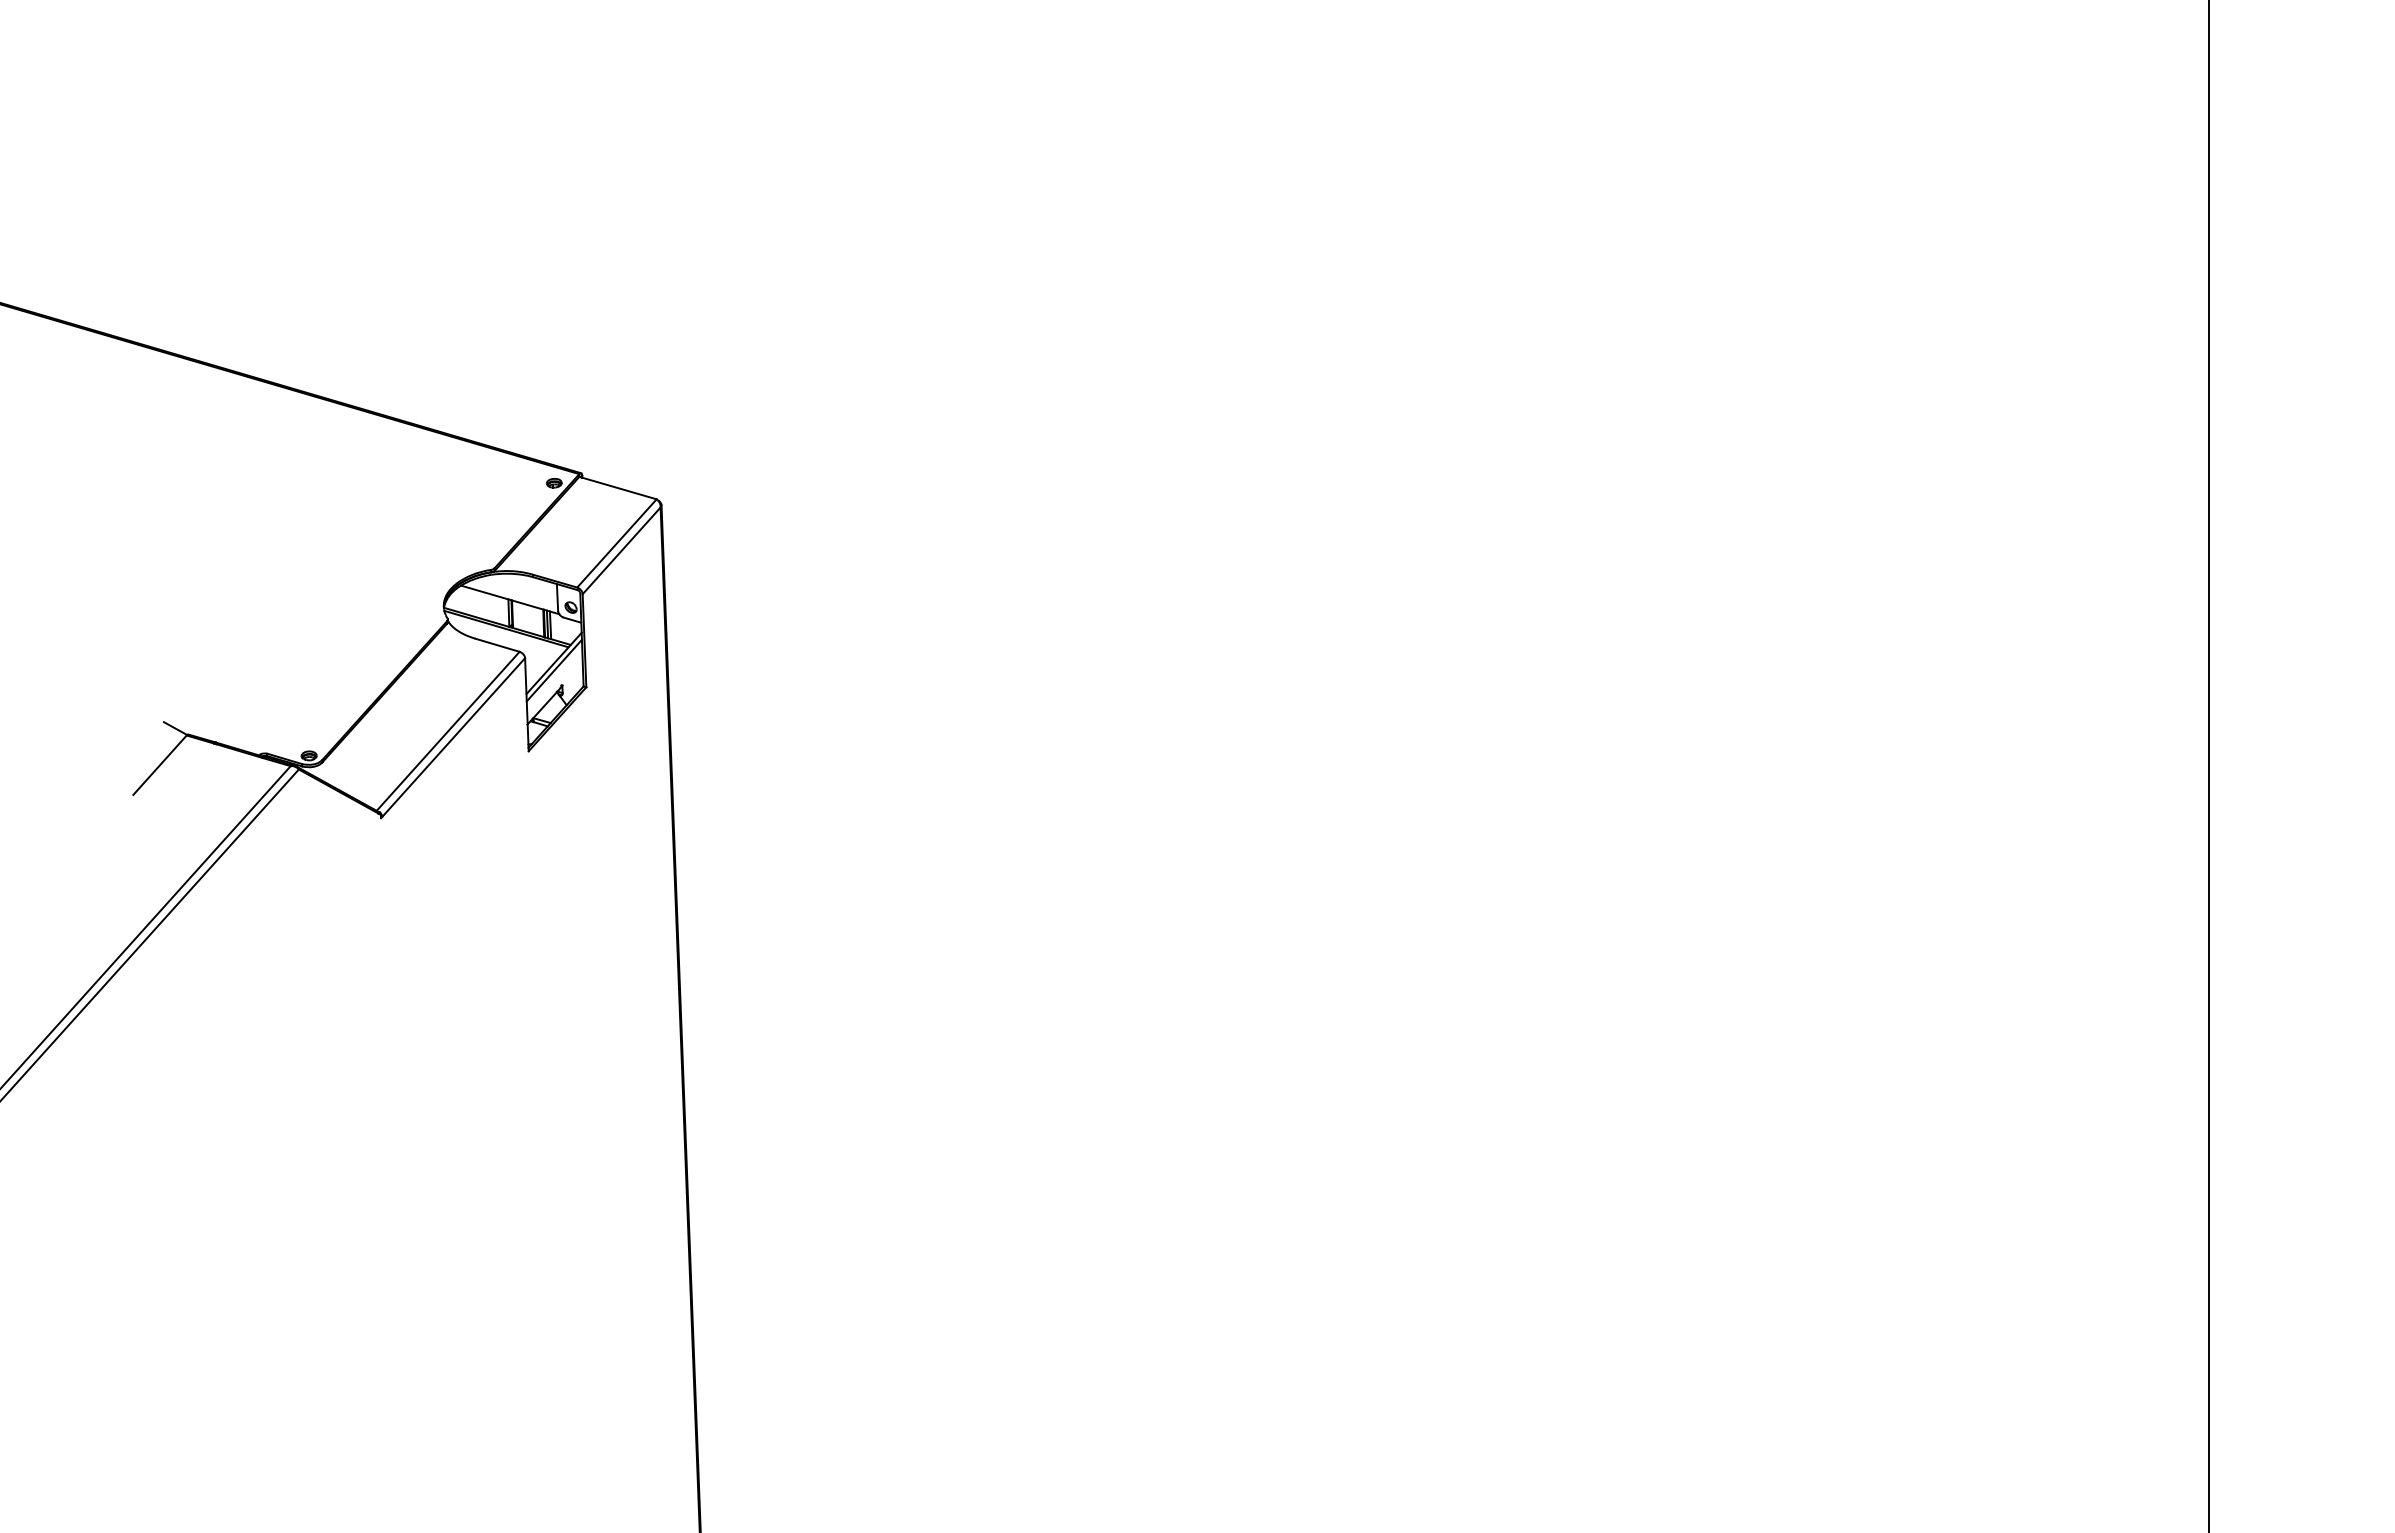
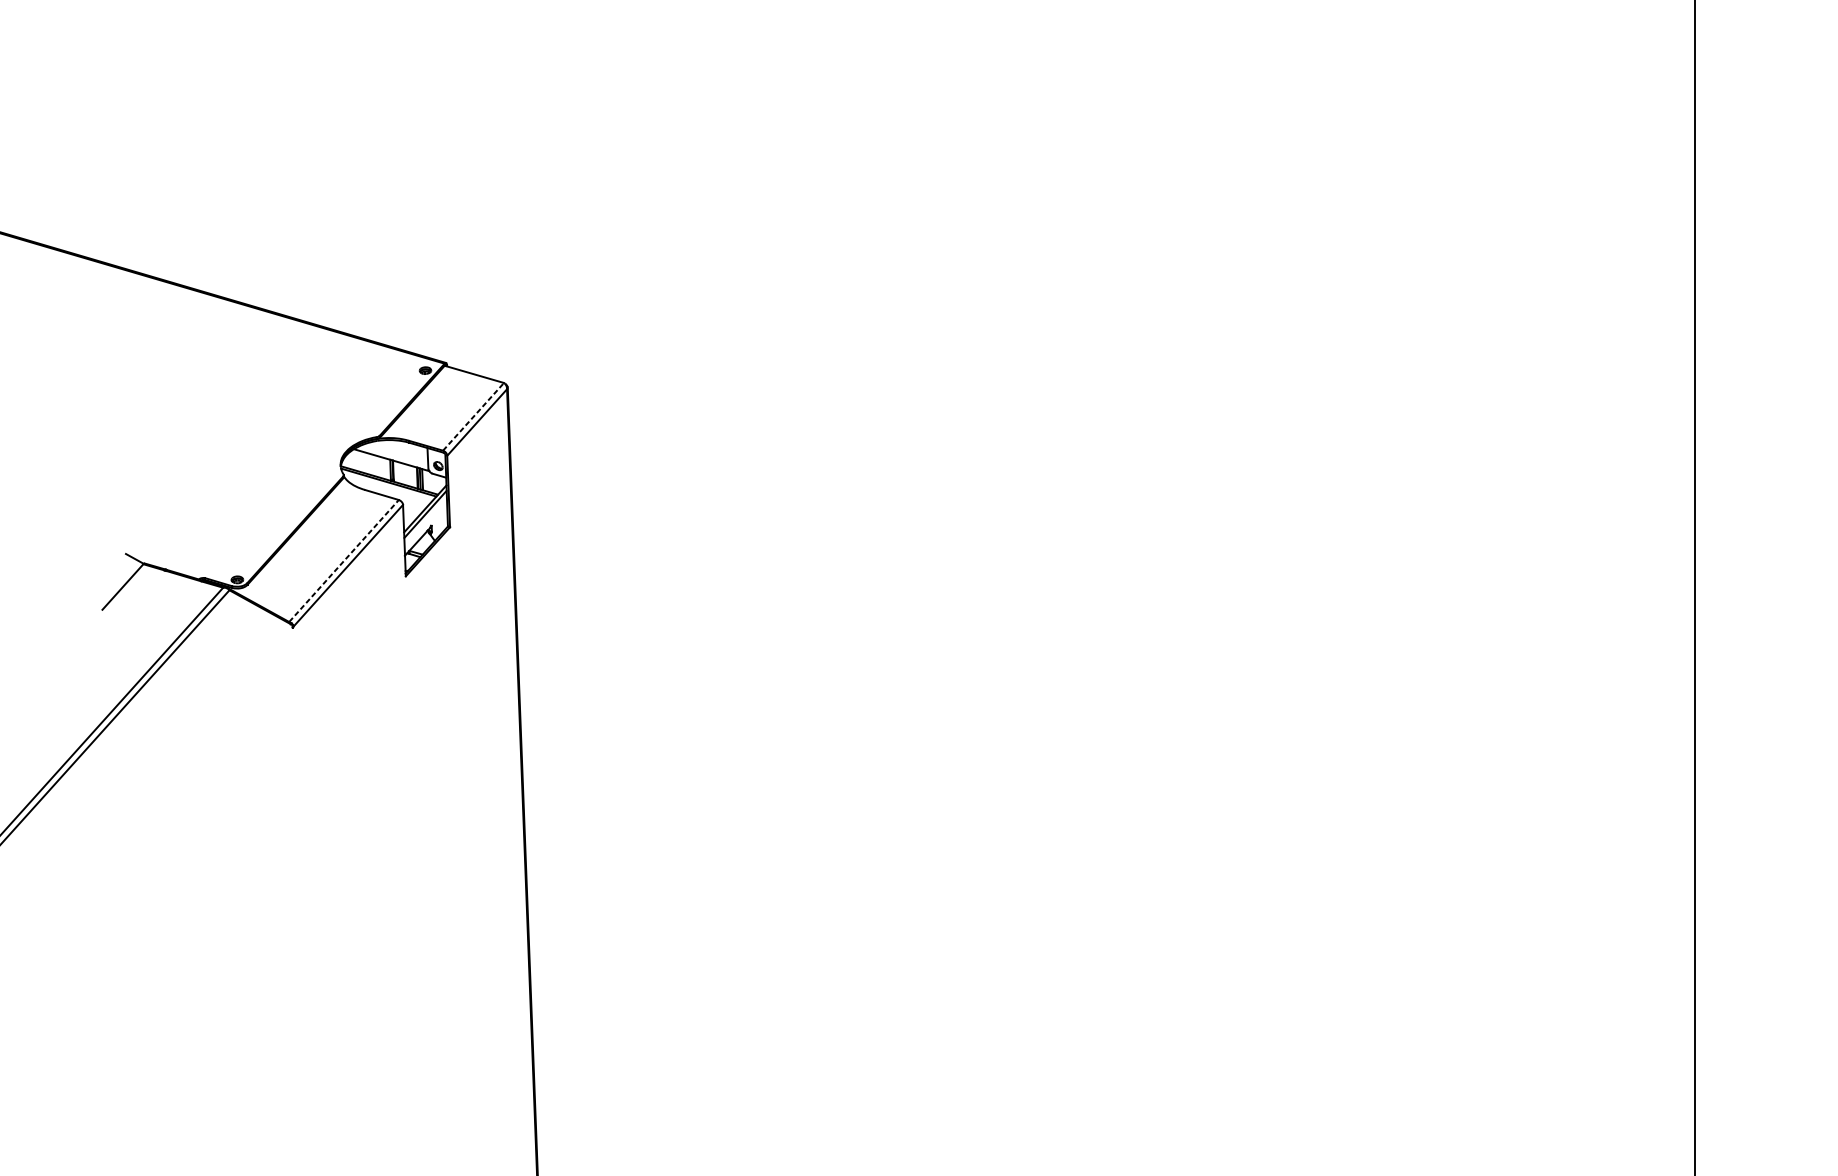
line: (617, 543) -> (473, 416), solid -> dashed
line: (448, 731) -> (344, 561), solid -> dashed

